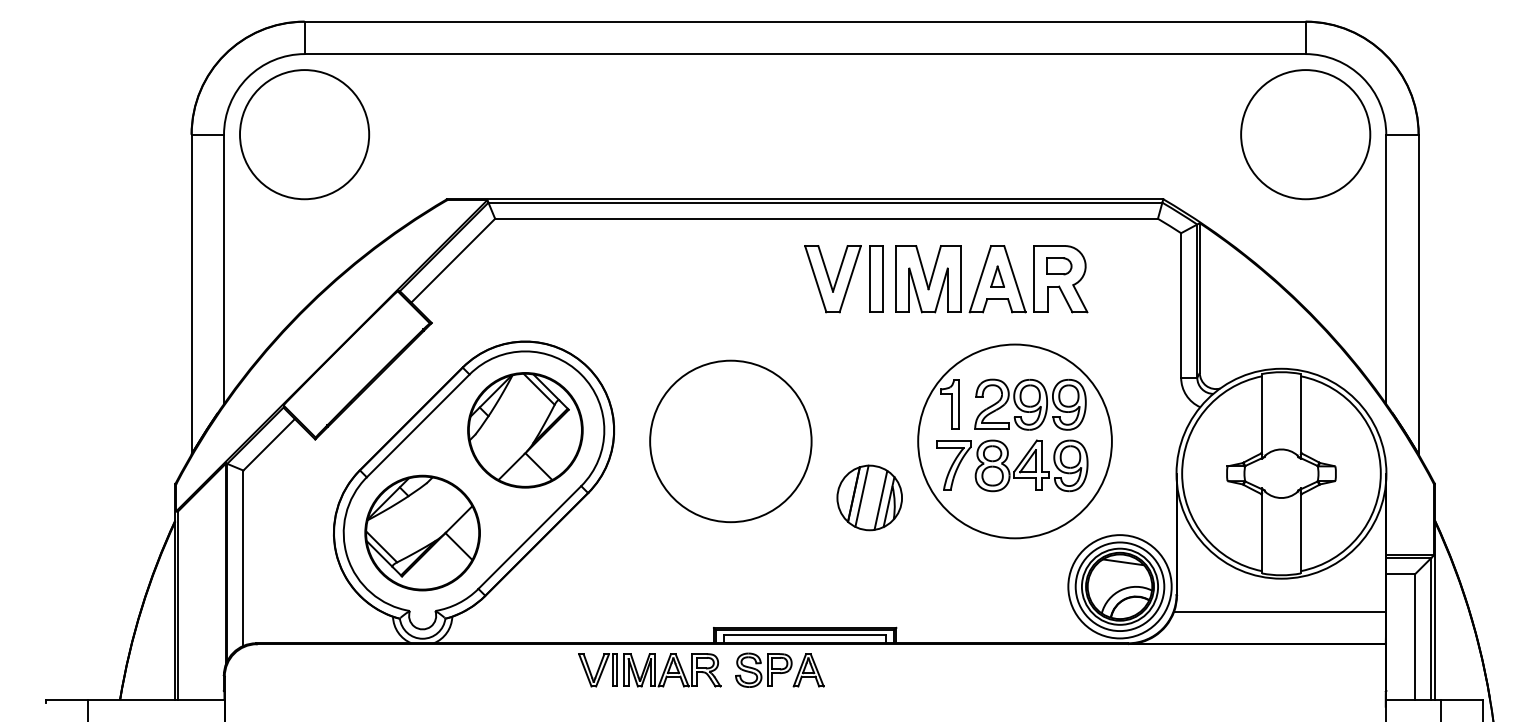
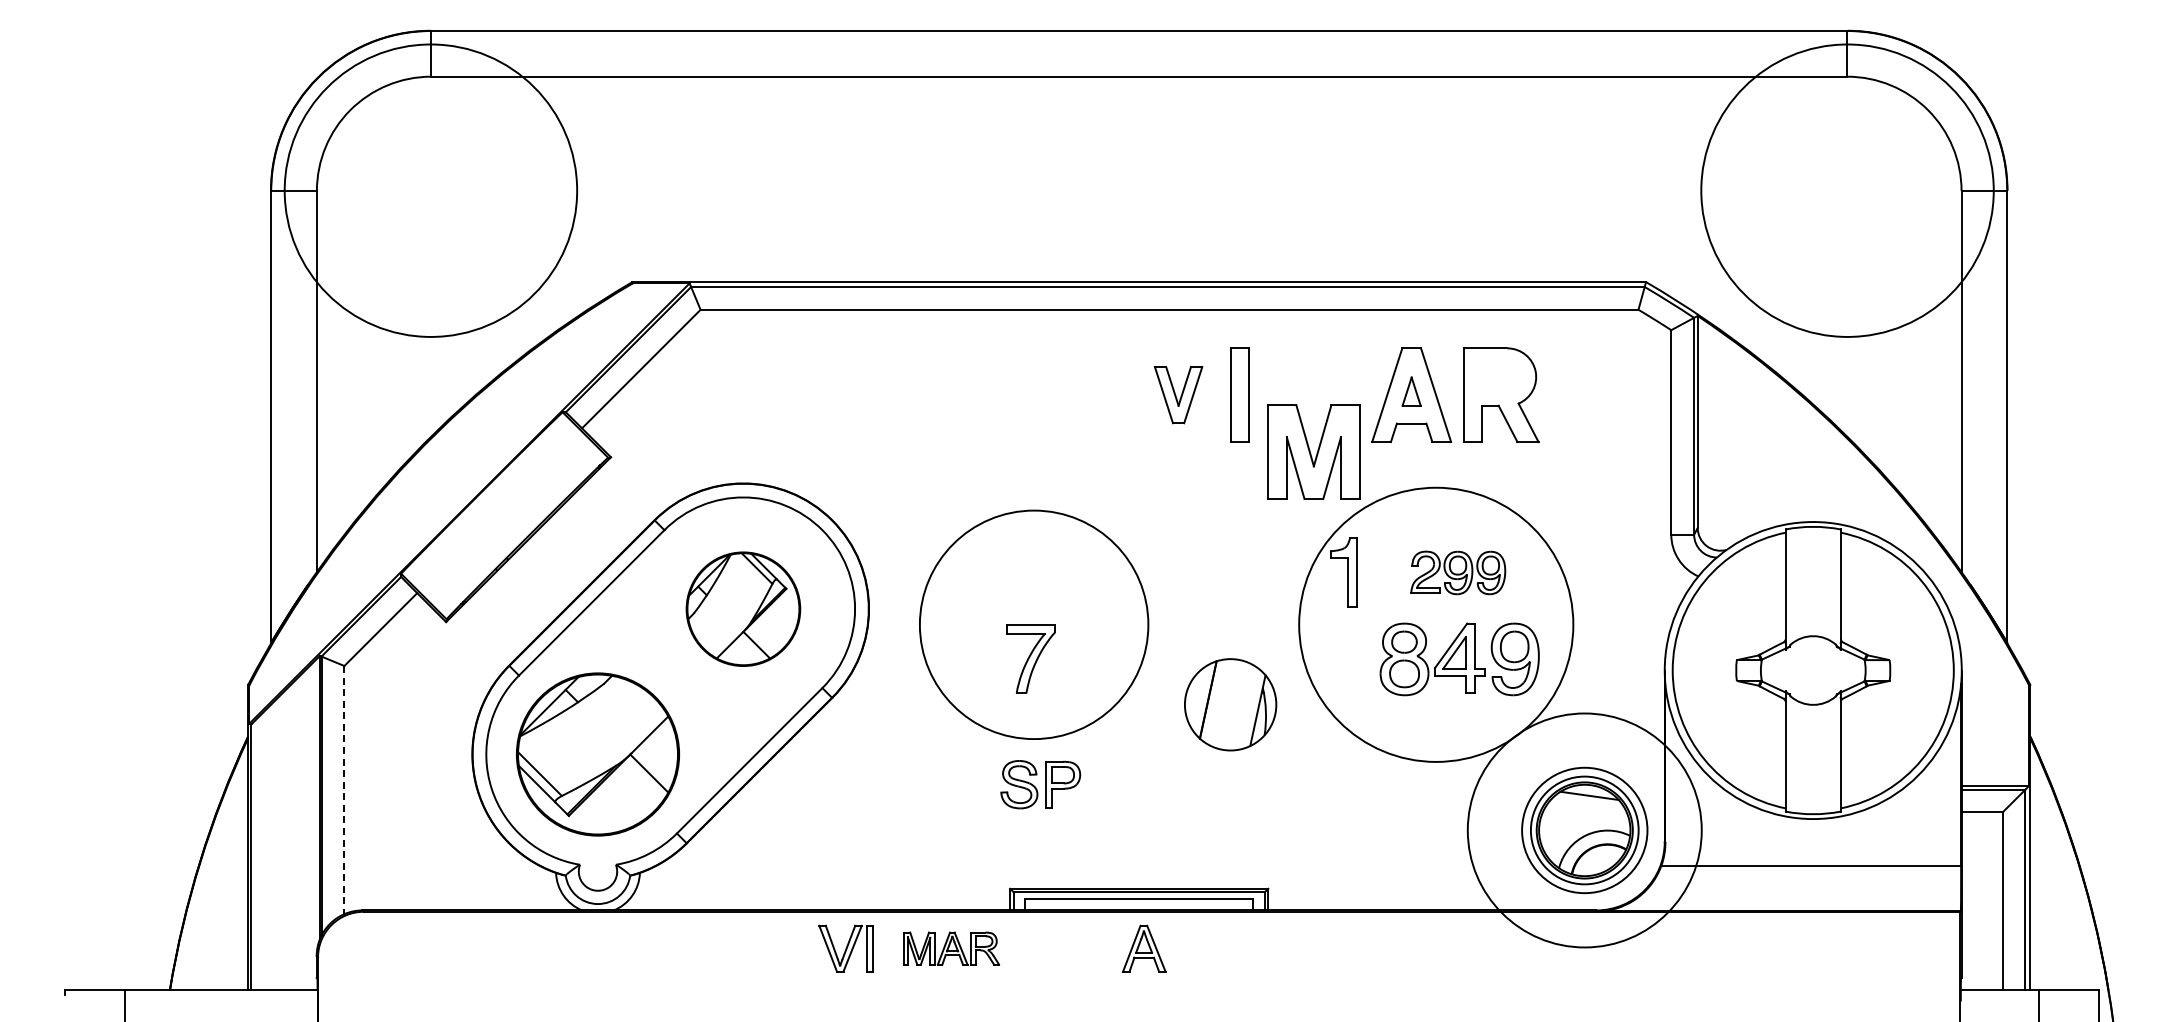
circle: (304, 134) -> (430, 190), size x1.6
circle: (1305, 134) -> (1847, 190), size x1.6
part: (1059, 265) -> (1499, 376), removed
part: (832, 278) -> (1178, 394), size x0.6
part: (928, 278) -> (1313, 451), moved
part: (1030, 404) -> (1458, 572), size x0.6
part: (525, 430) -> (743, 609), size x0.7
part: (953, 465) -> (1030, 658), moved
line: (861, 496) -> (1219, 702), removed
line: (880, 499) -> (1246, 707), removed
line: (243, 558) -> (344, 790), solid -> dashed
circle: (1119, 586) -> (1584, 830), size x1.6
part: (672, 670) -> (951, 948), size x0.7
part: (763, 670) -> (1040, 784), moved

